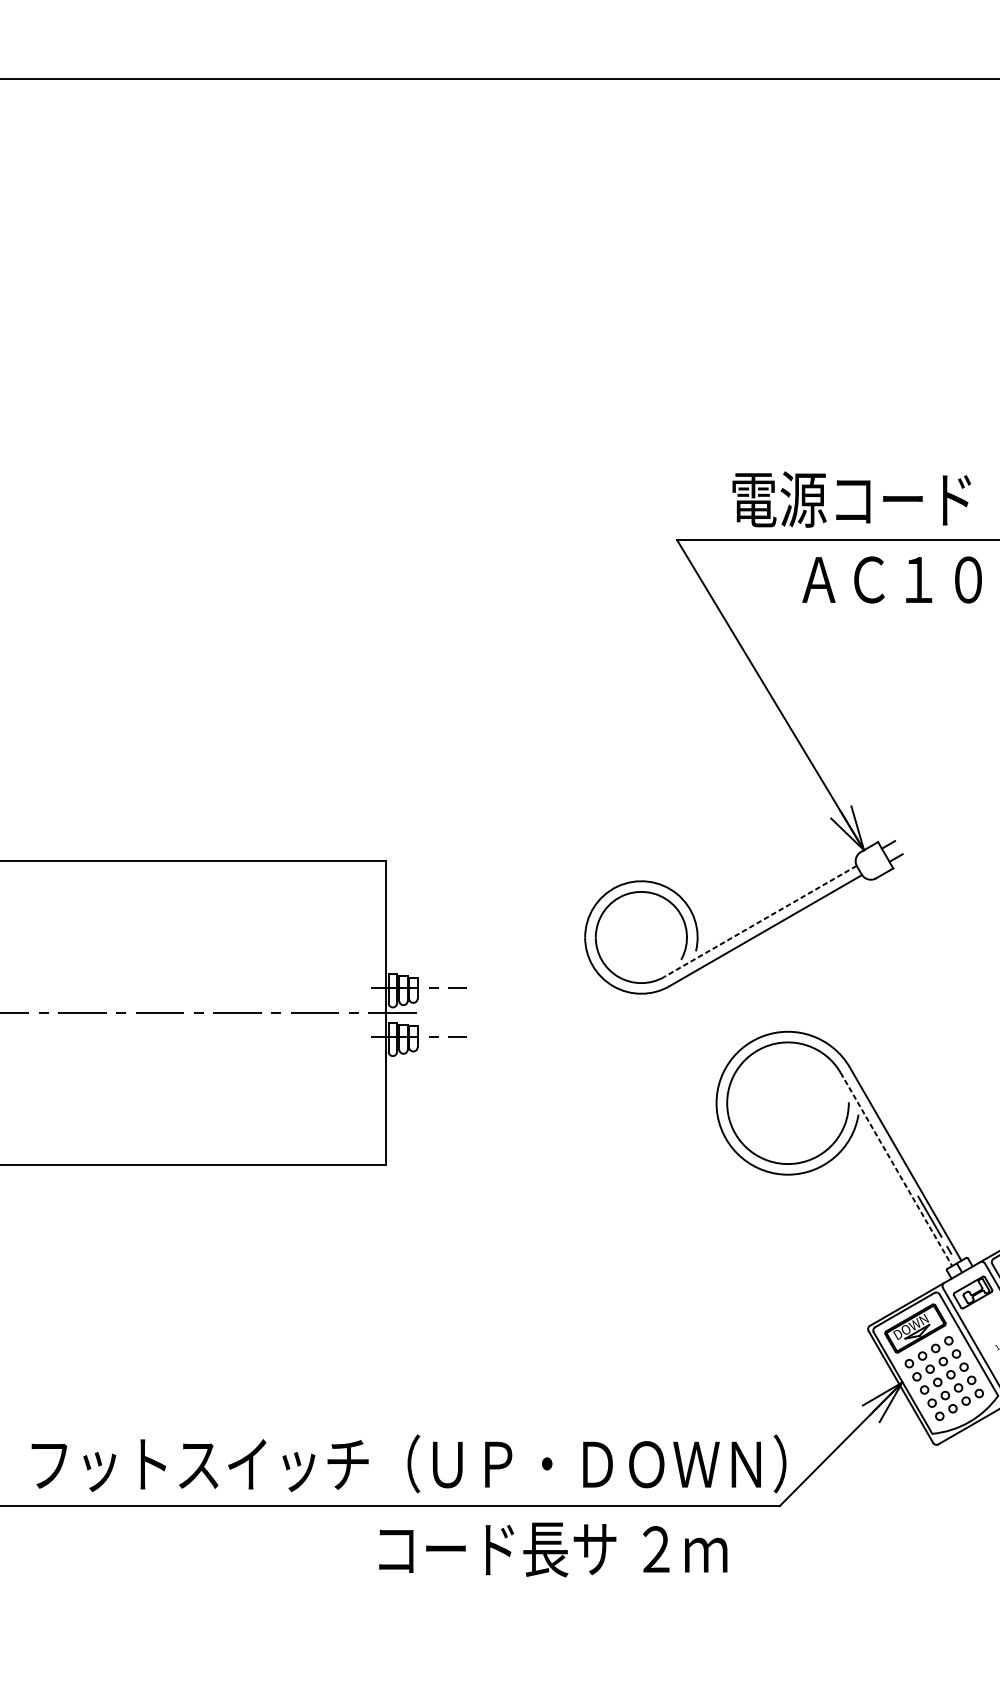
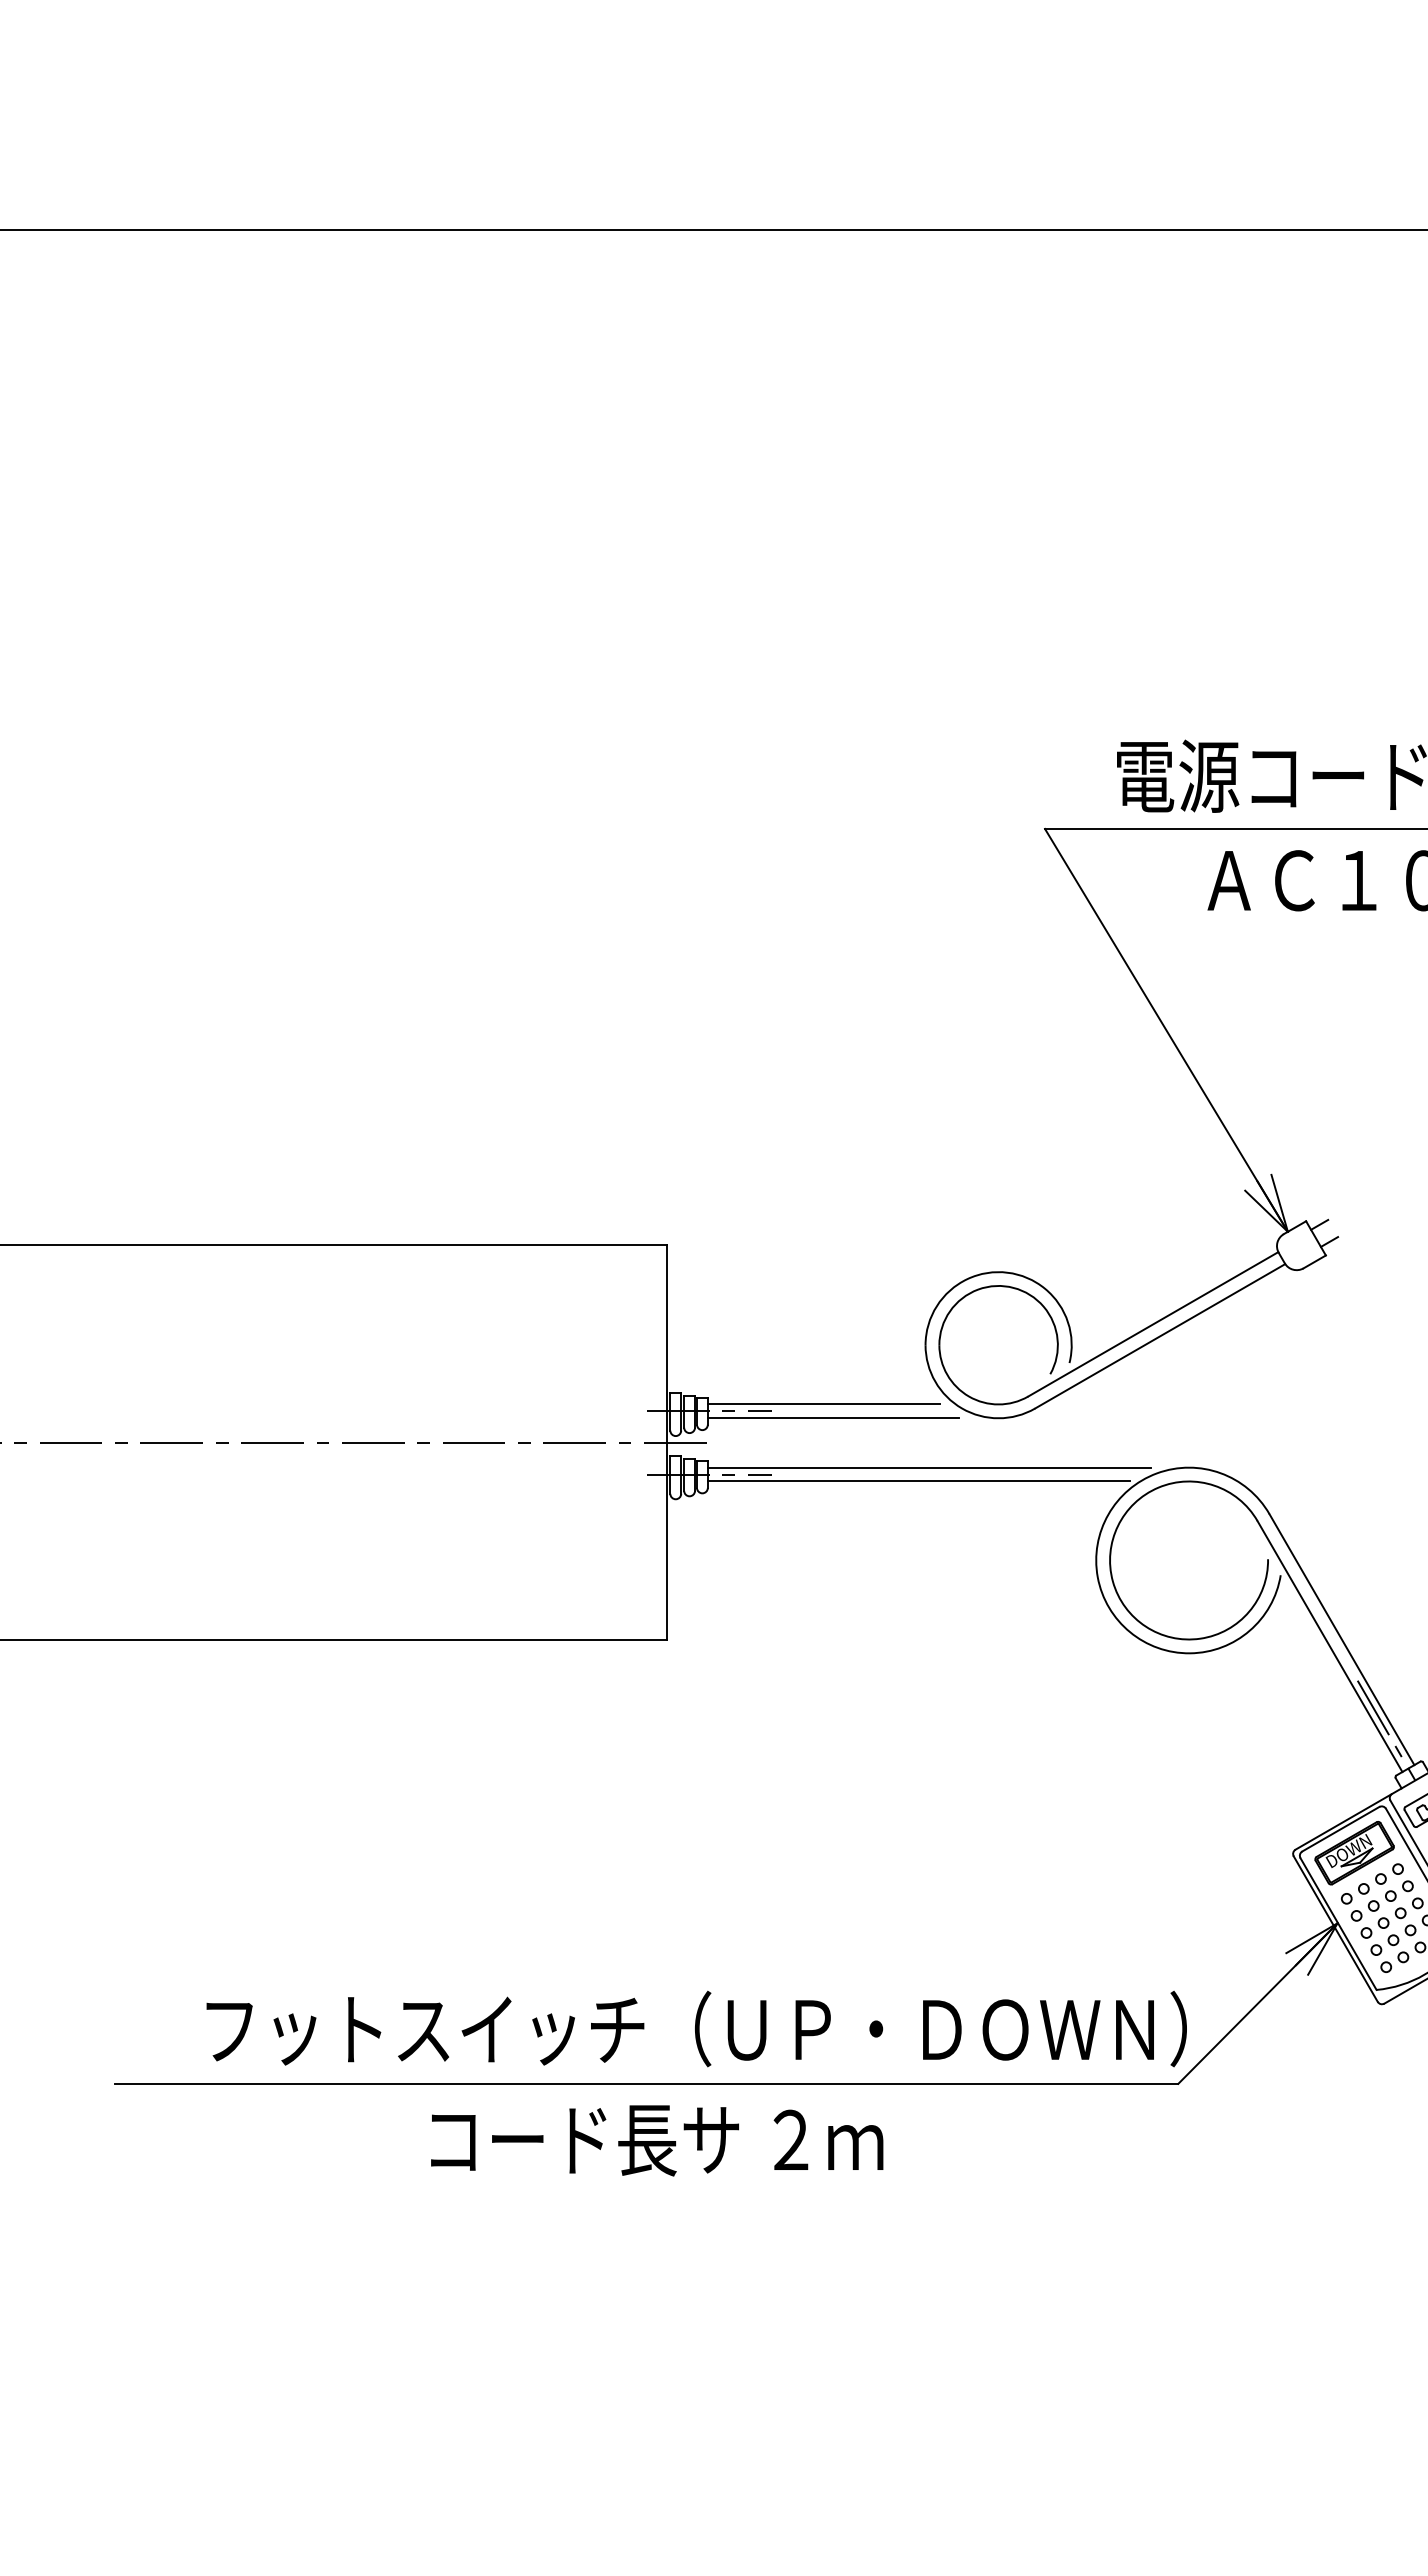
line: (759, 921) -> (1152, 1324), dashed -> solid
line: (506, 983) -> (823, 1404), added
line: (514, 993) -> (833, 1418), added
line: (587, 1031) -> (928, 1467), added
line: (579, 1042) -> (918, 1481), added
line: (896, 1169) -> (1329, 1646), dashed -> solid
text: (553, 1549) -> (657, 2140), moved

